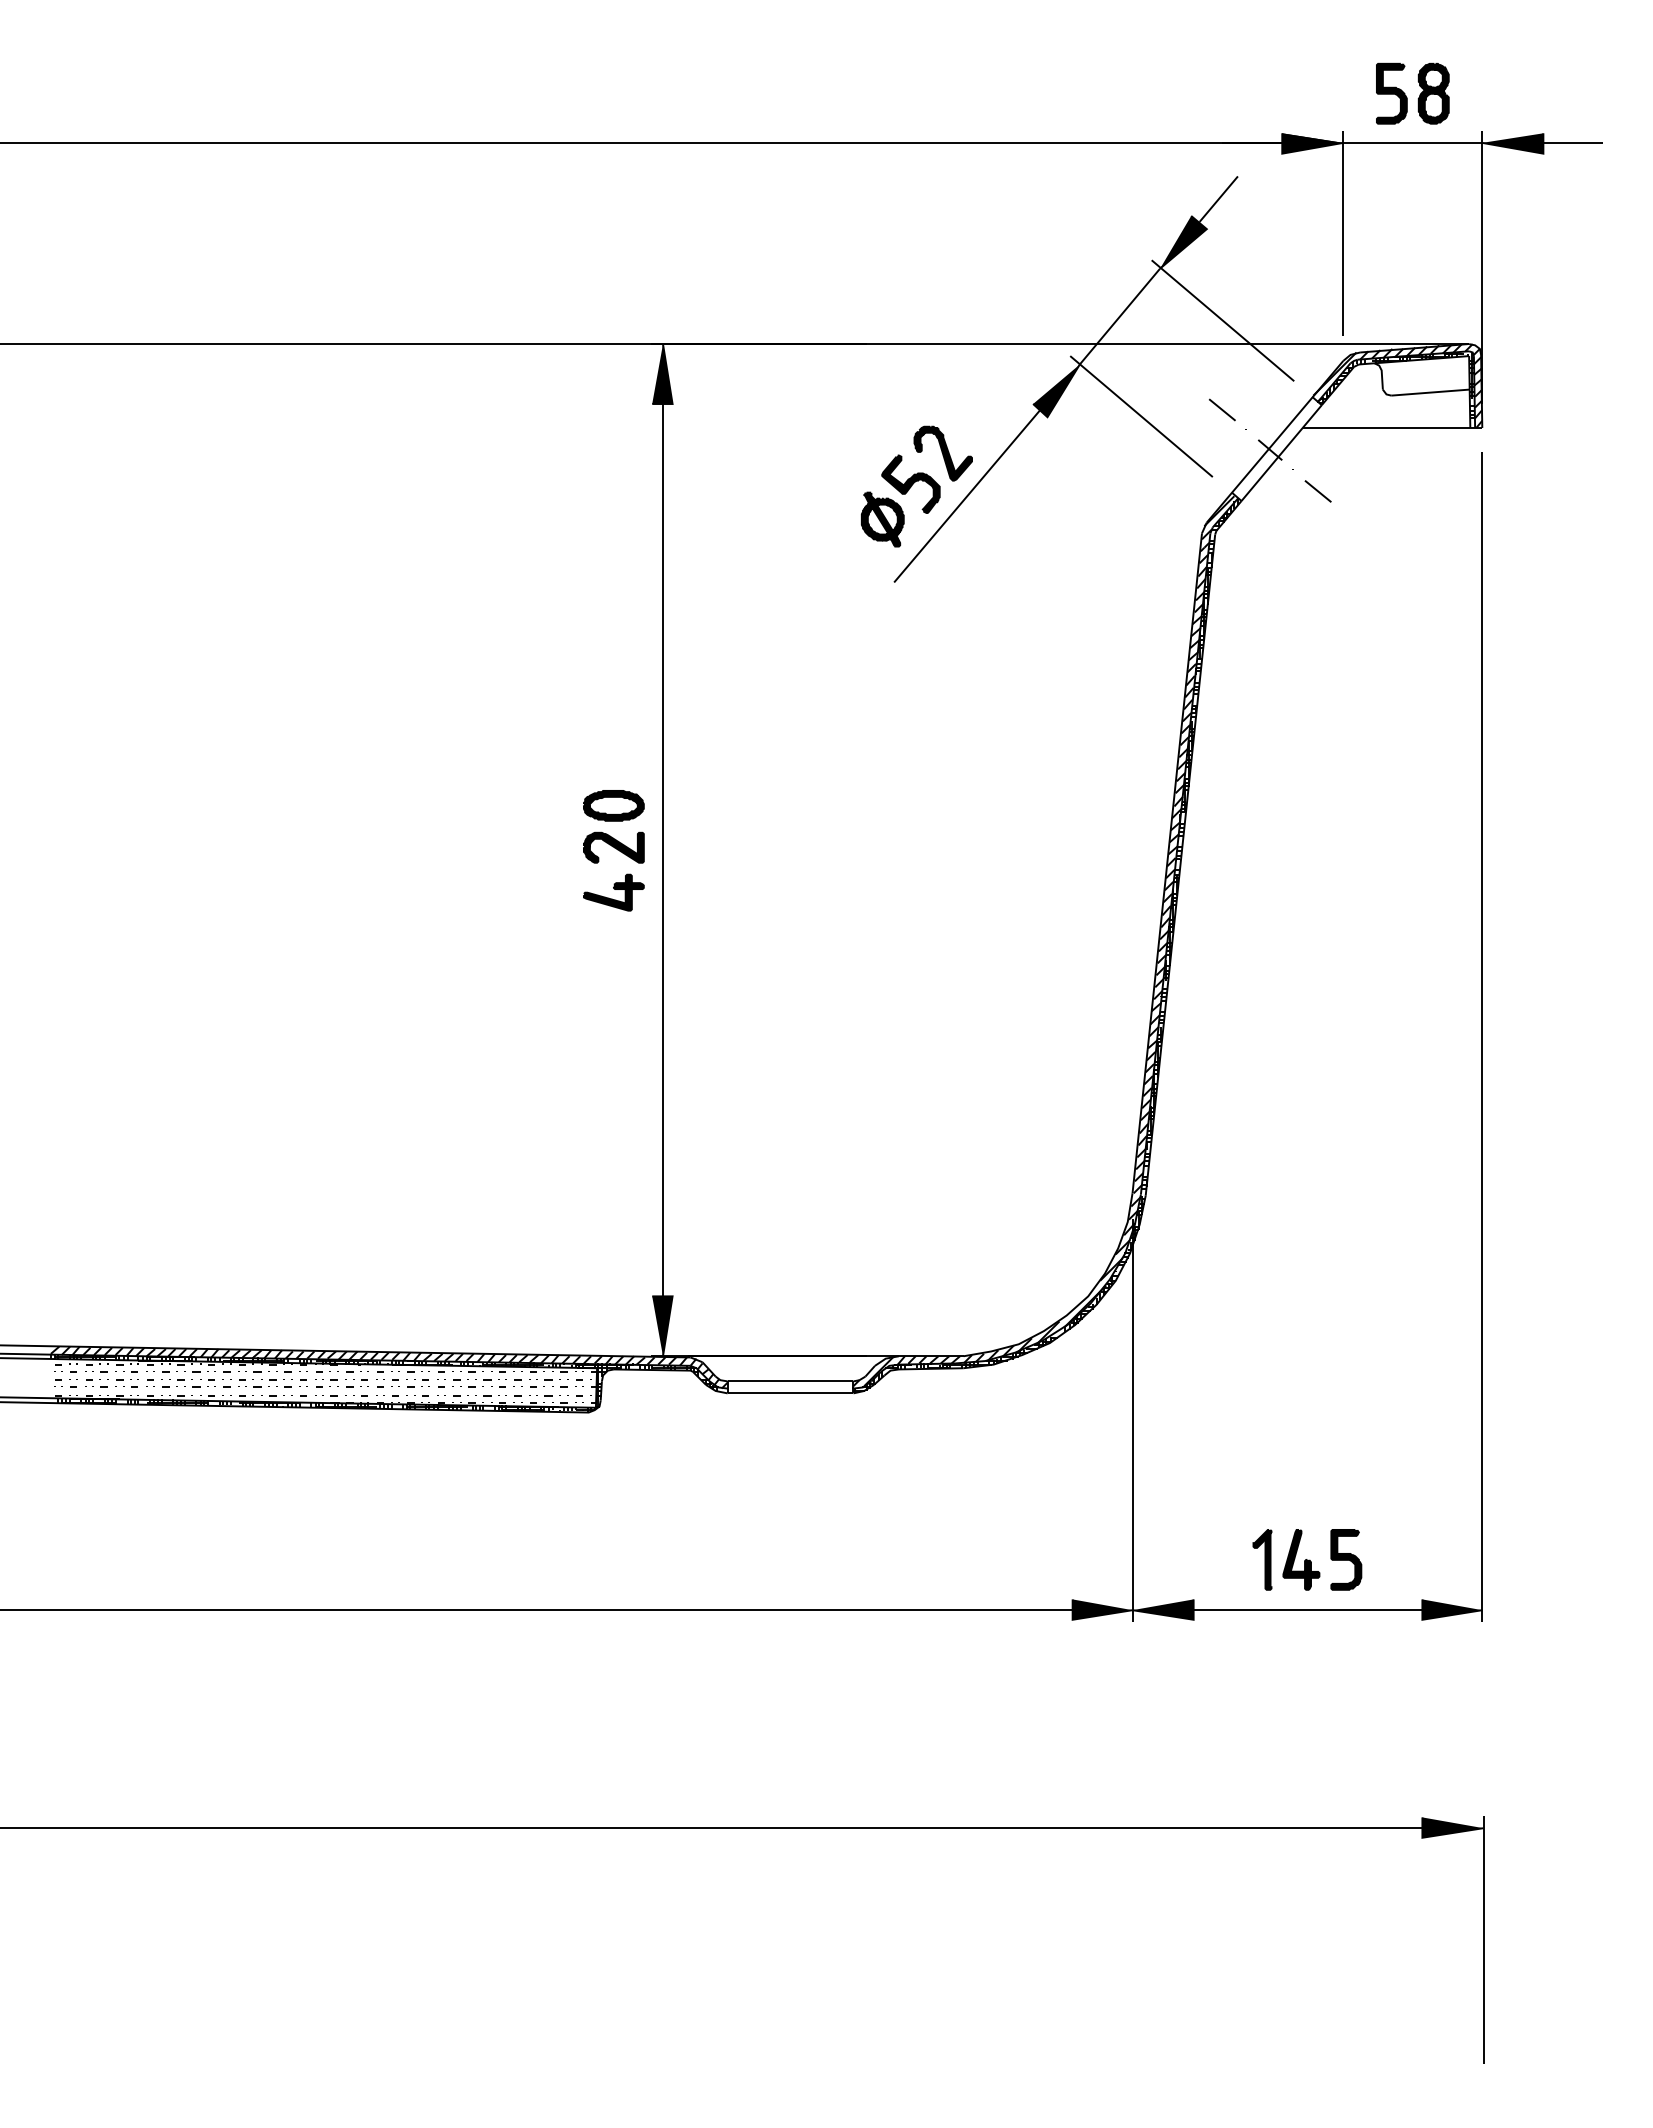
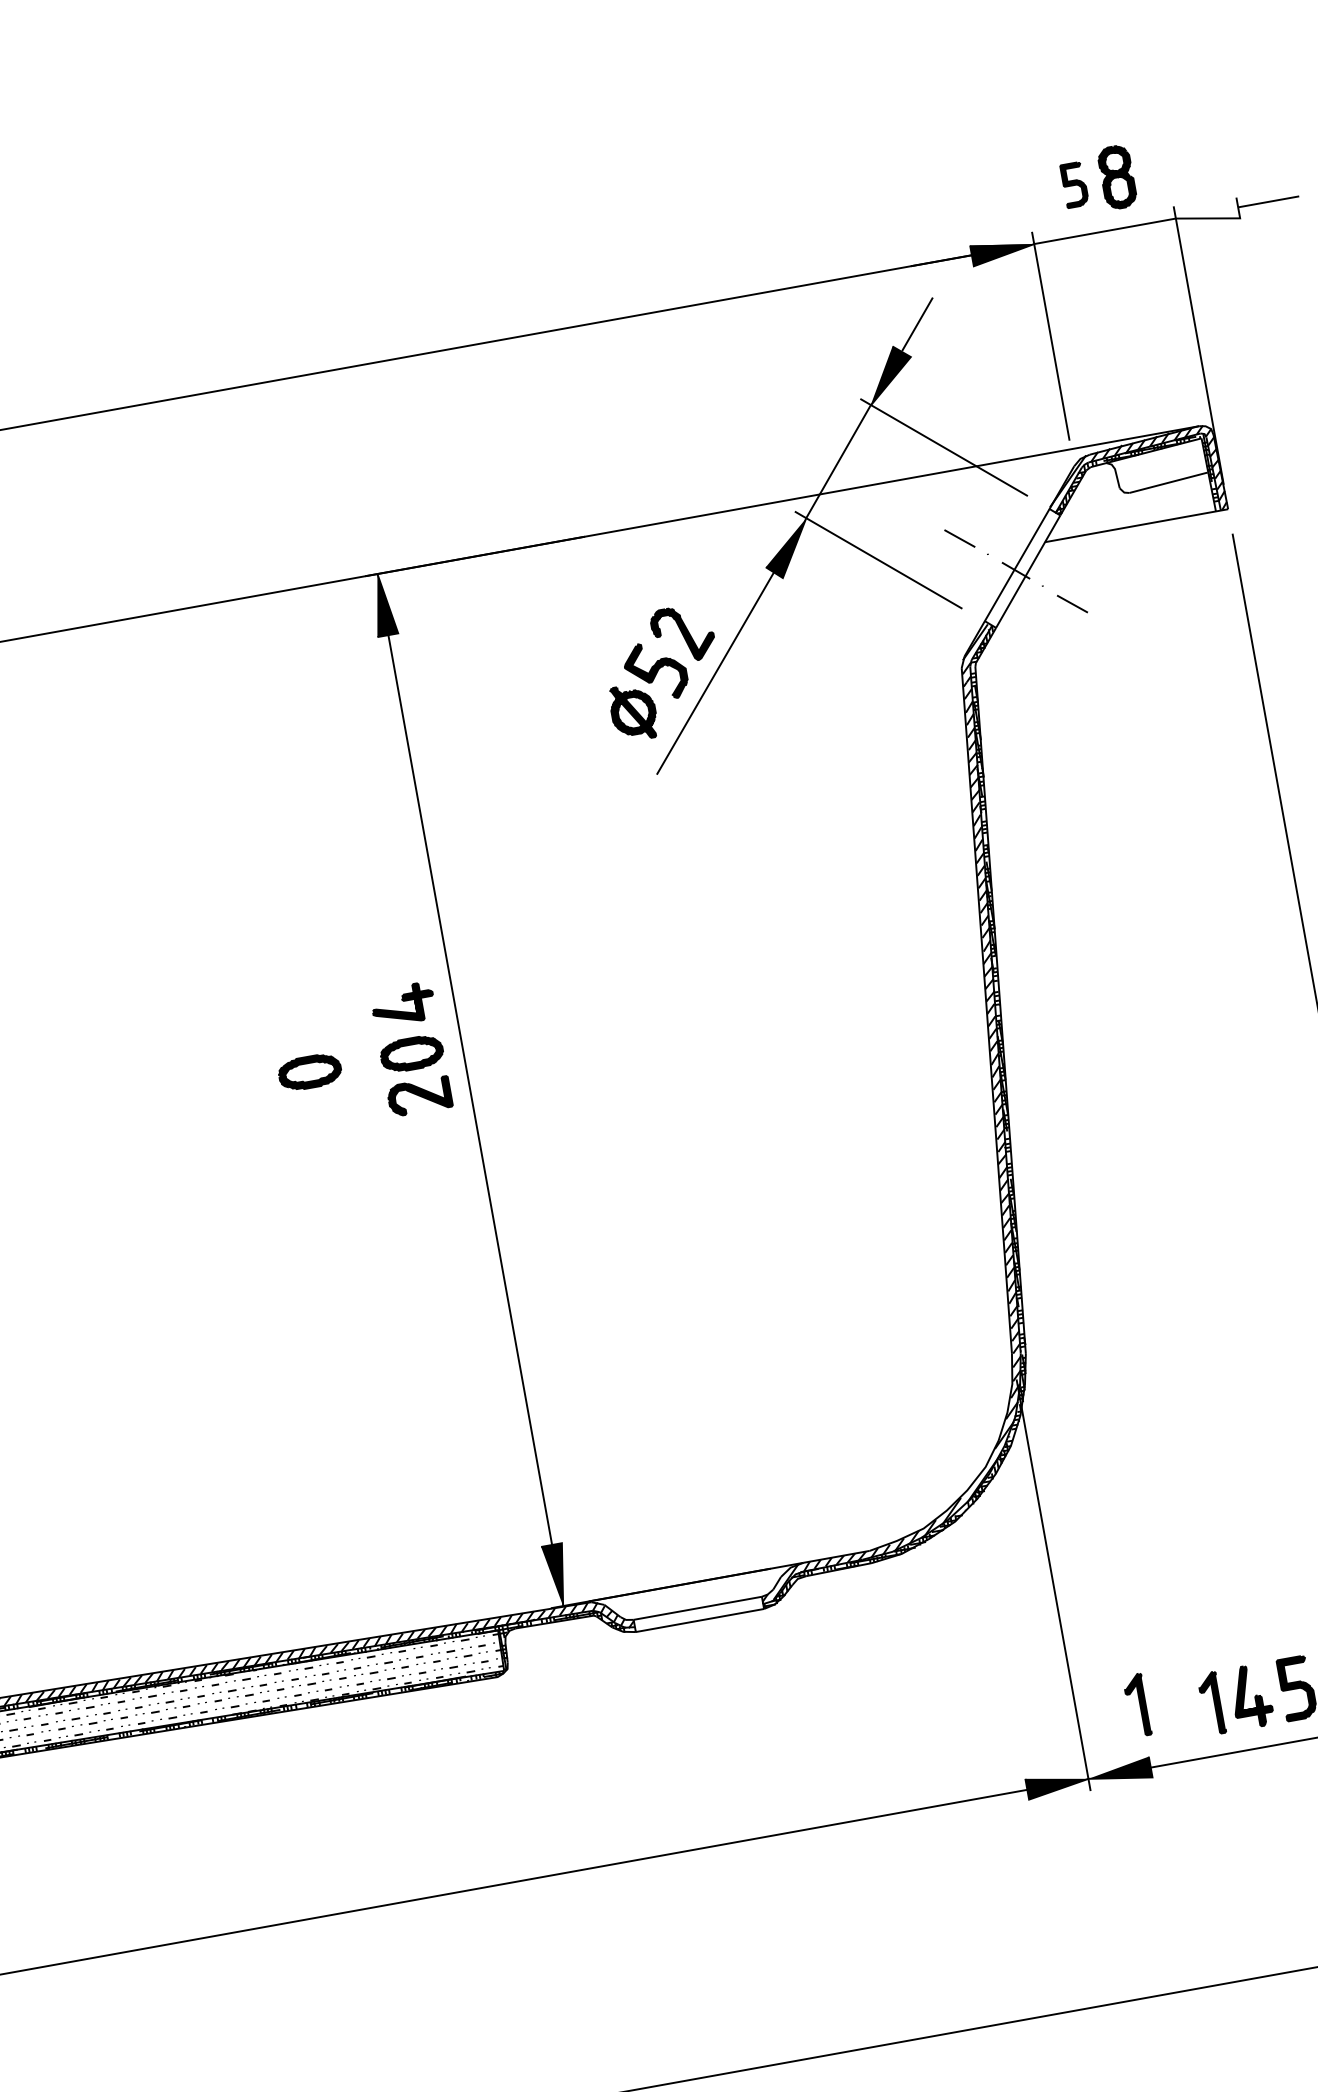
part: (1391, 93) -> (1074, 184), size x0.7
fill: (1512, 143) -> (1206, 213), removed
part: (513, 805) -> (309, 1071), added
part: (613, 892) -> (402, 1004), moved
part: (1191, 1548) -> (1137, 1705), added

